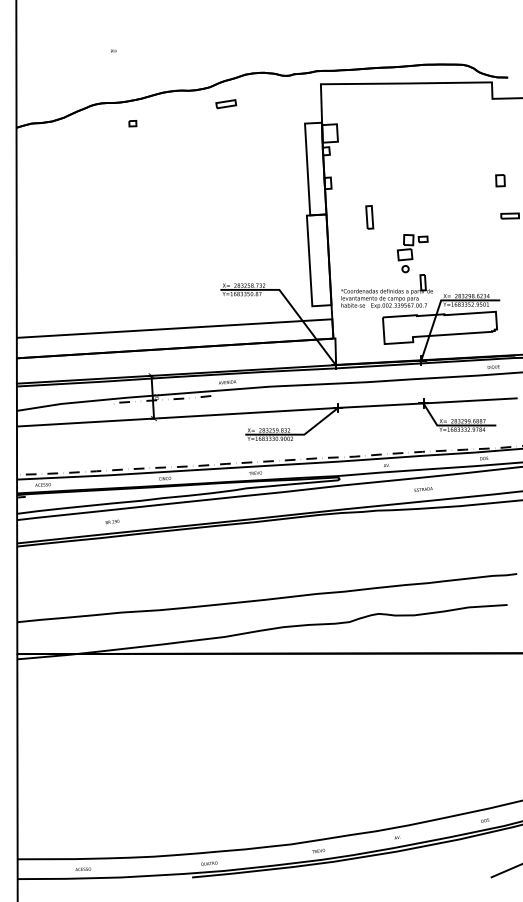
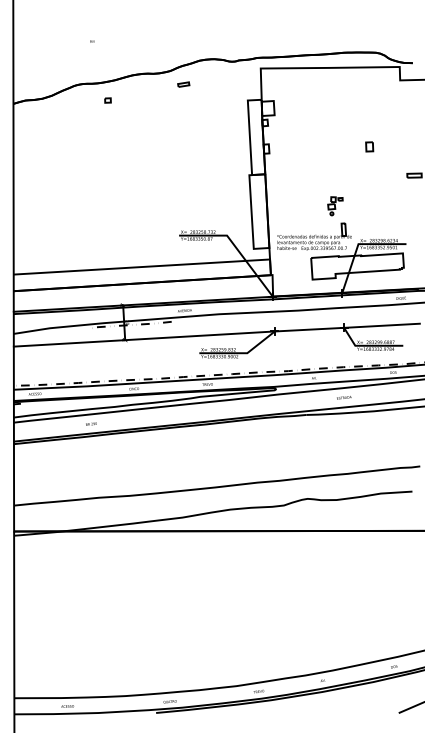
part: (225, 103) -> (183, 84), size x0.7
part: (500, 180) -> (369, 146), moved
part: (369, 217) -> (300, 176), removed
part: (412, 254) -> (335, 206), size x0.6

